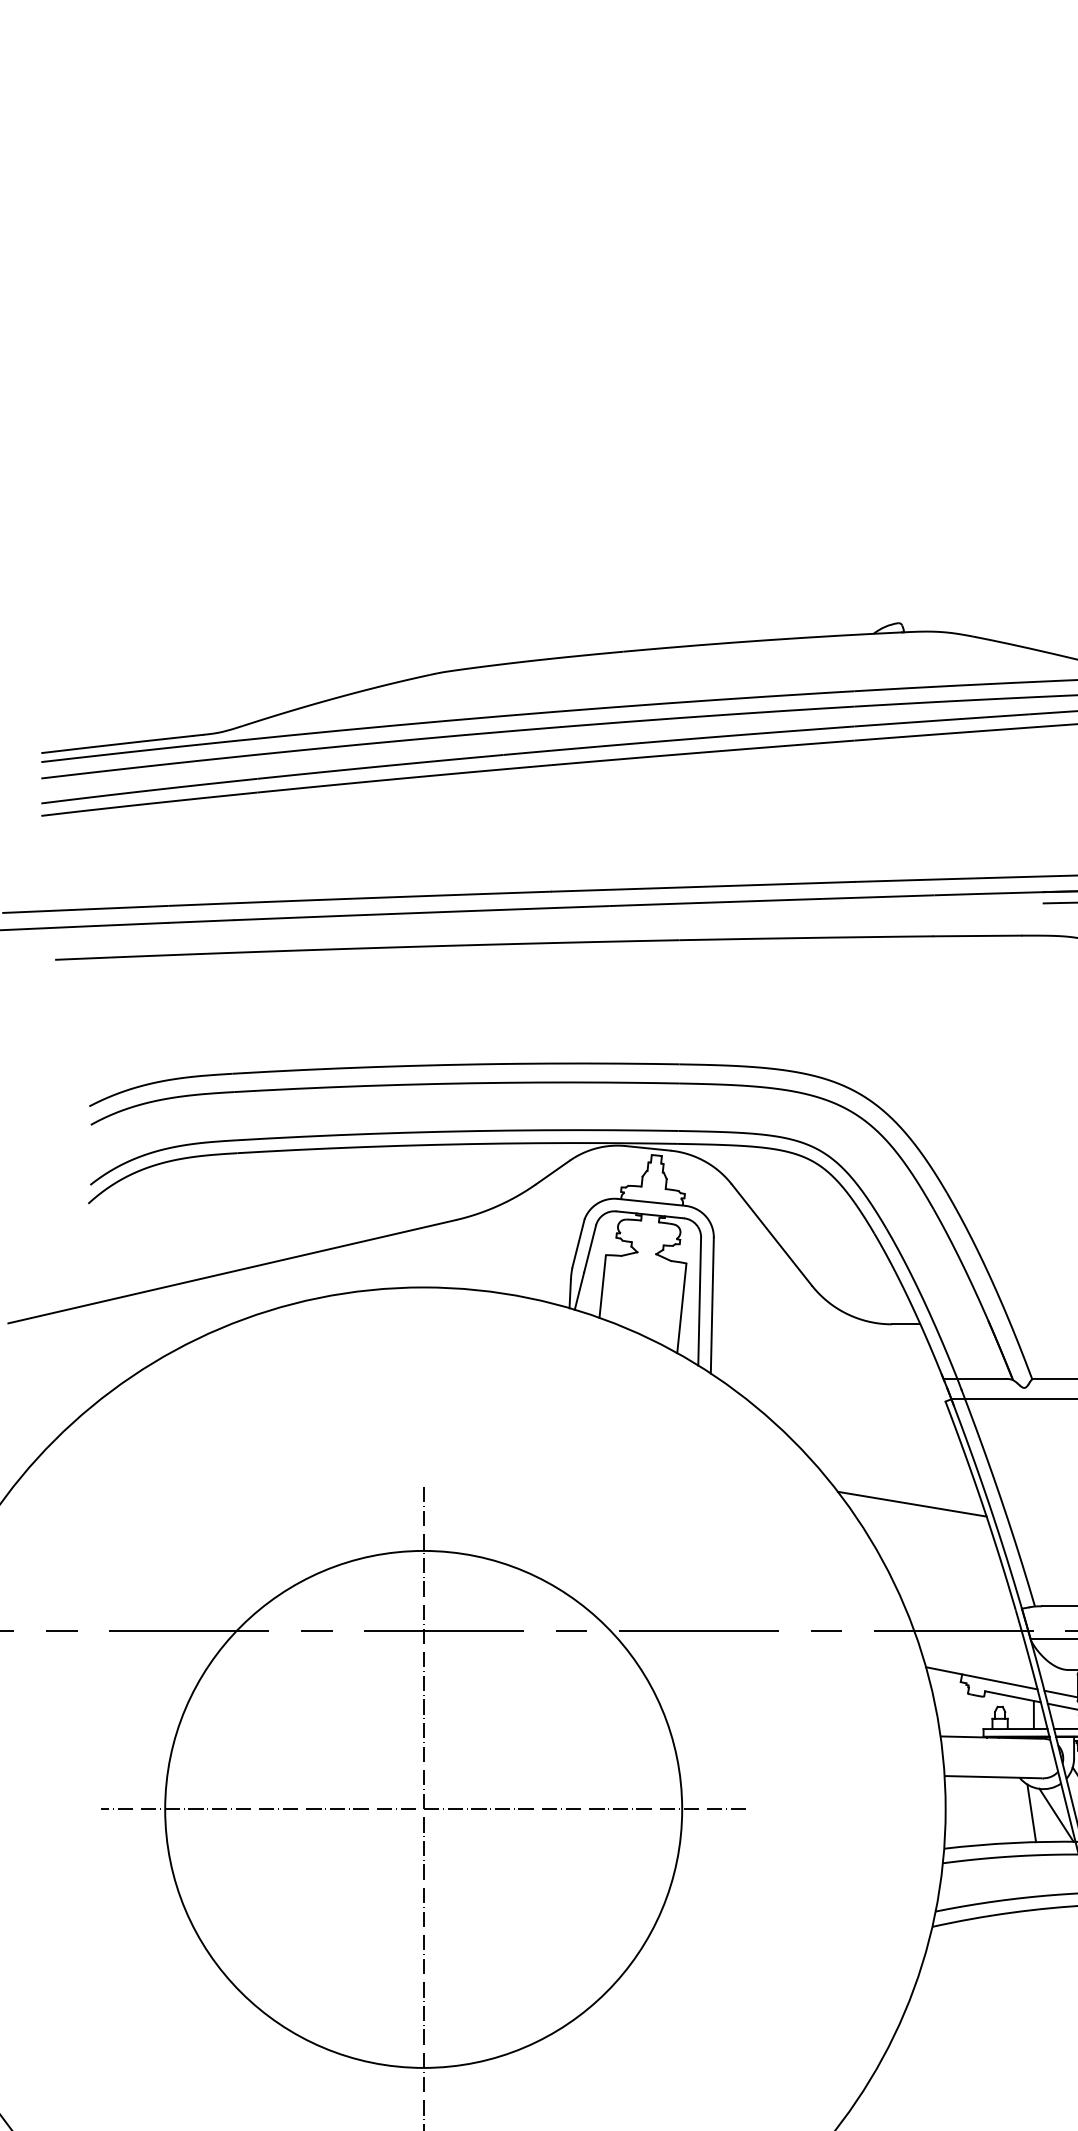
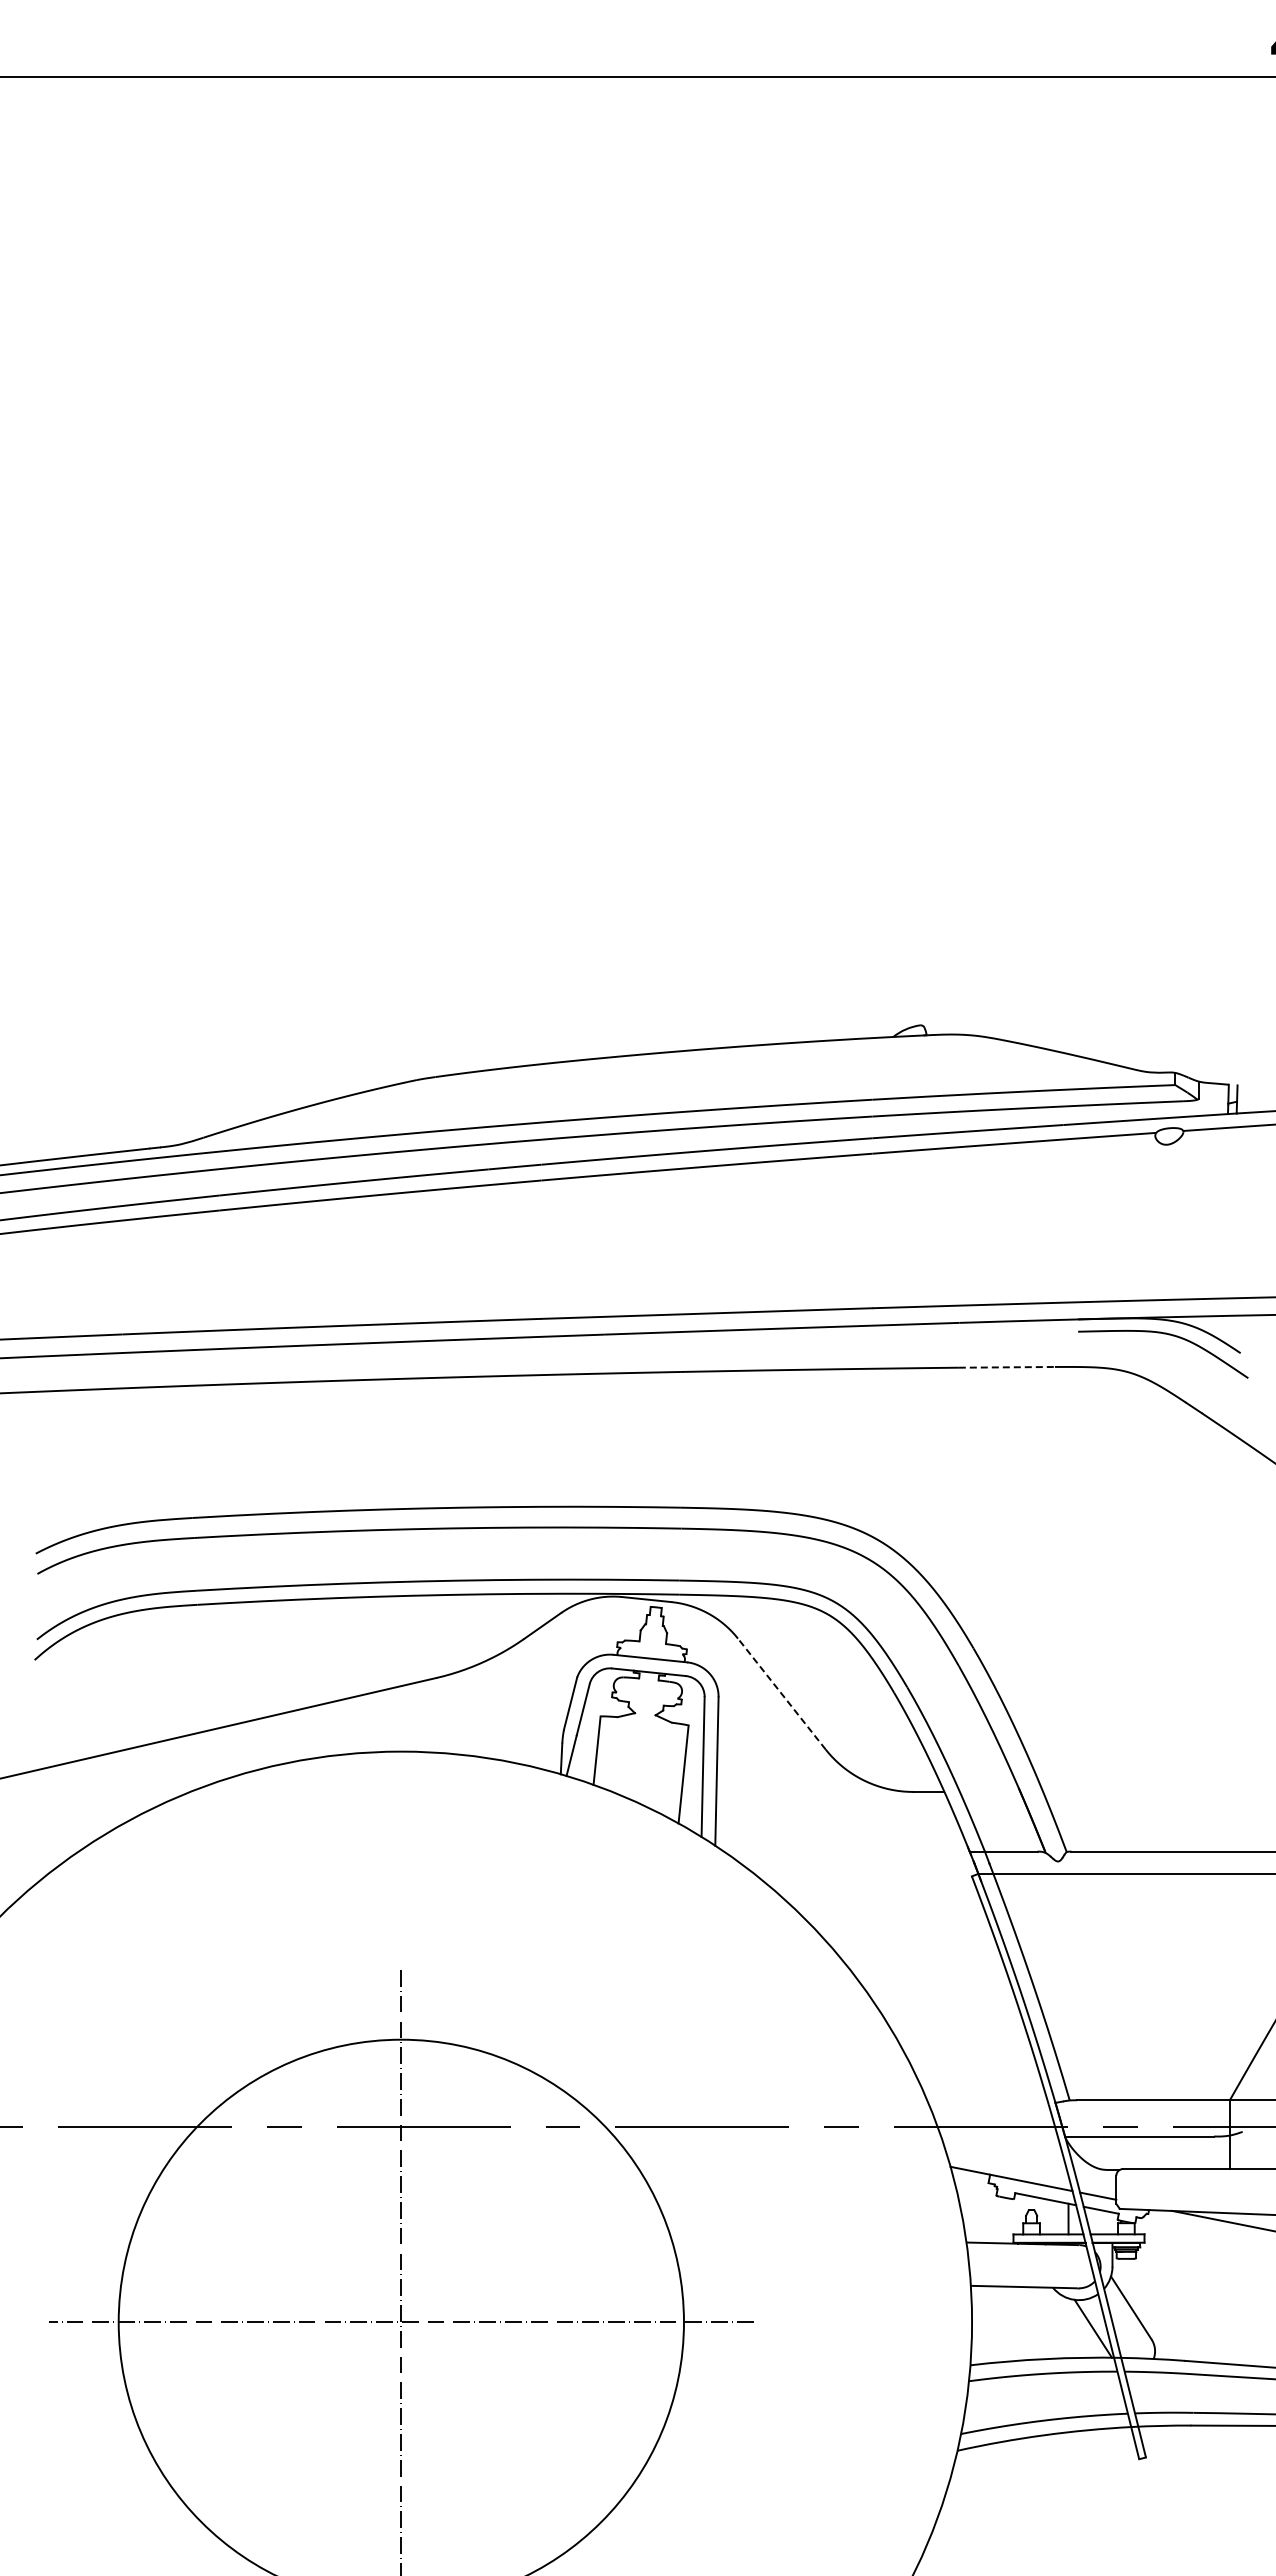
line: (978, 936) -> (1007, 1367), solid -> dashed
line: (771, 1235) -> (781, 1694), solid -> dashed
line: (912, 1504) -> (935, 1988), removed
line: (1031, 1813) -> (1065, 2326), removed

